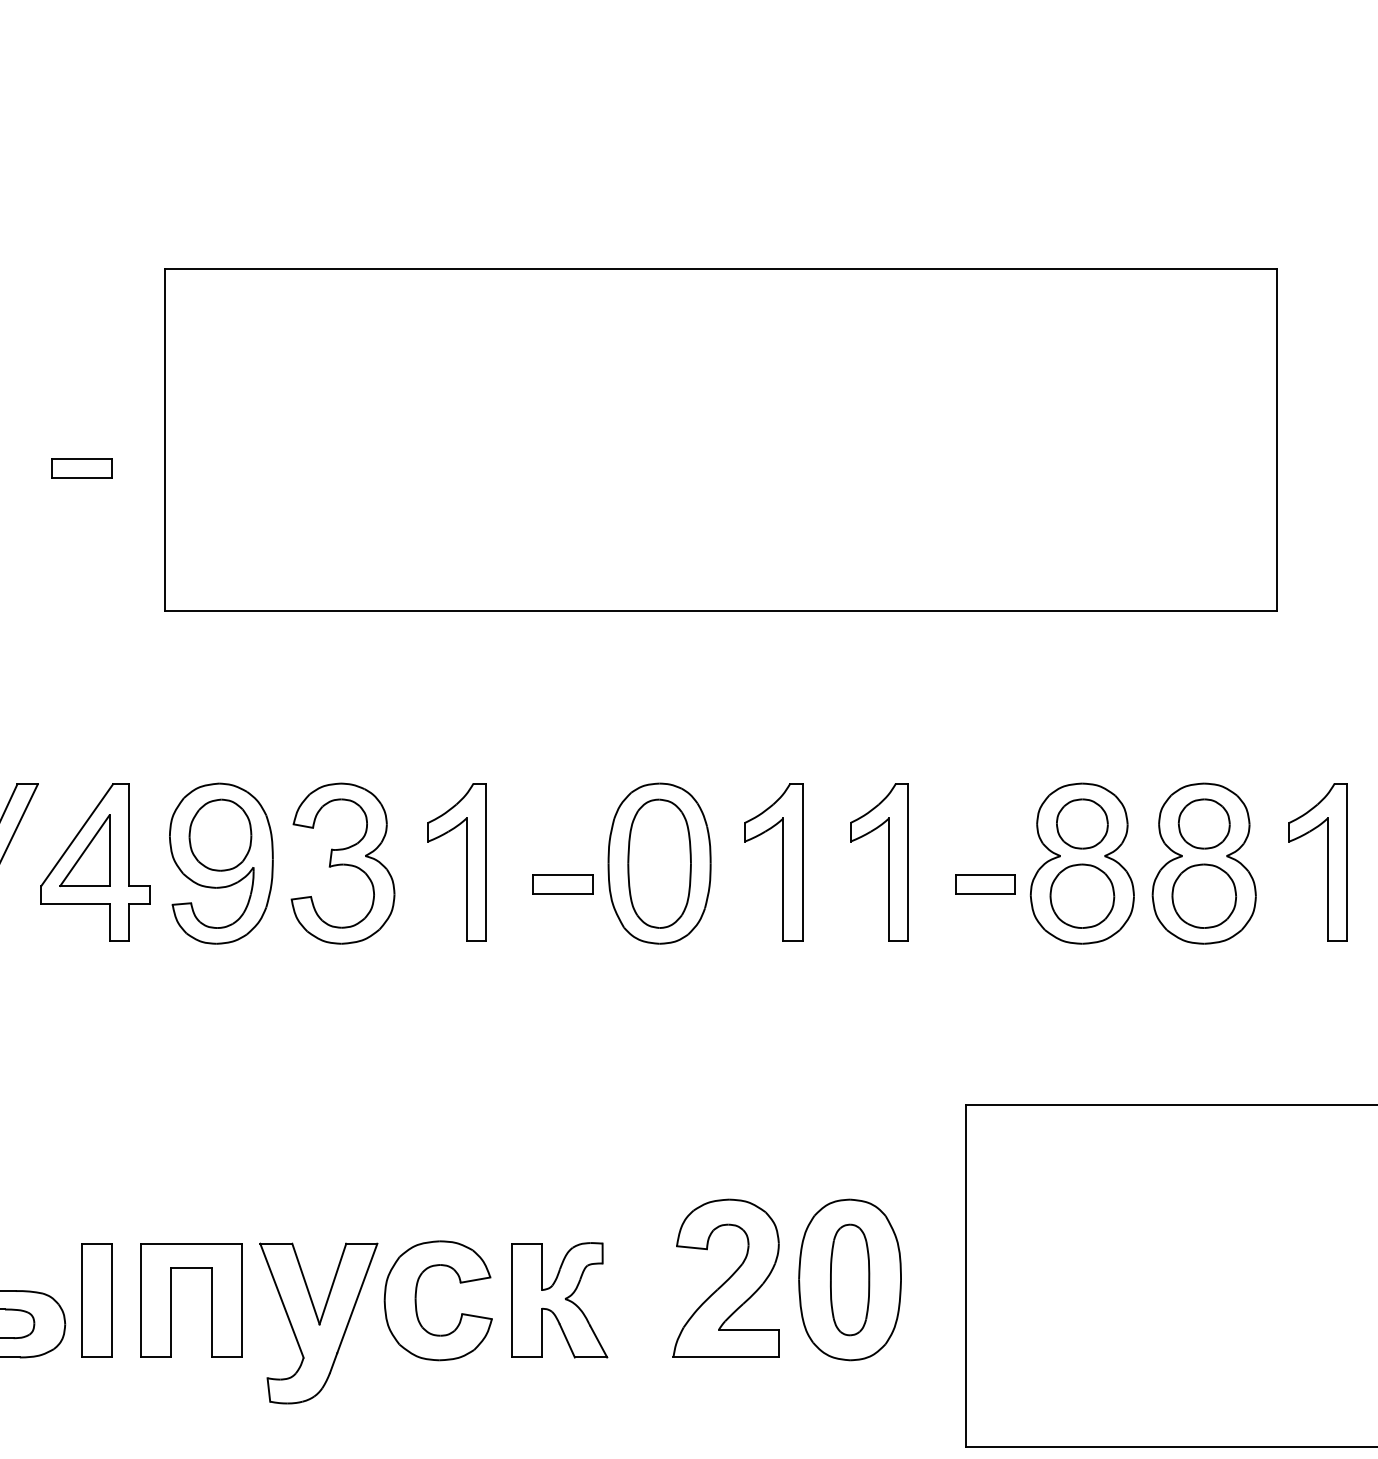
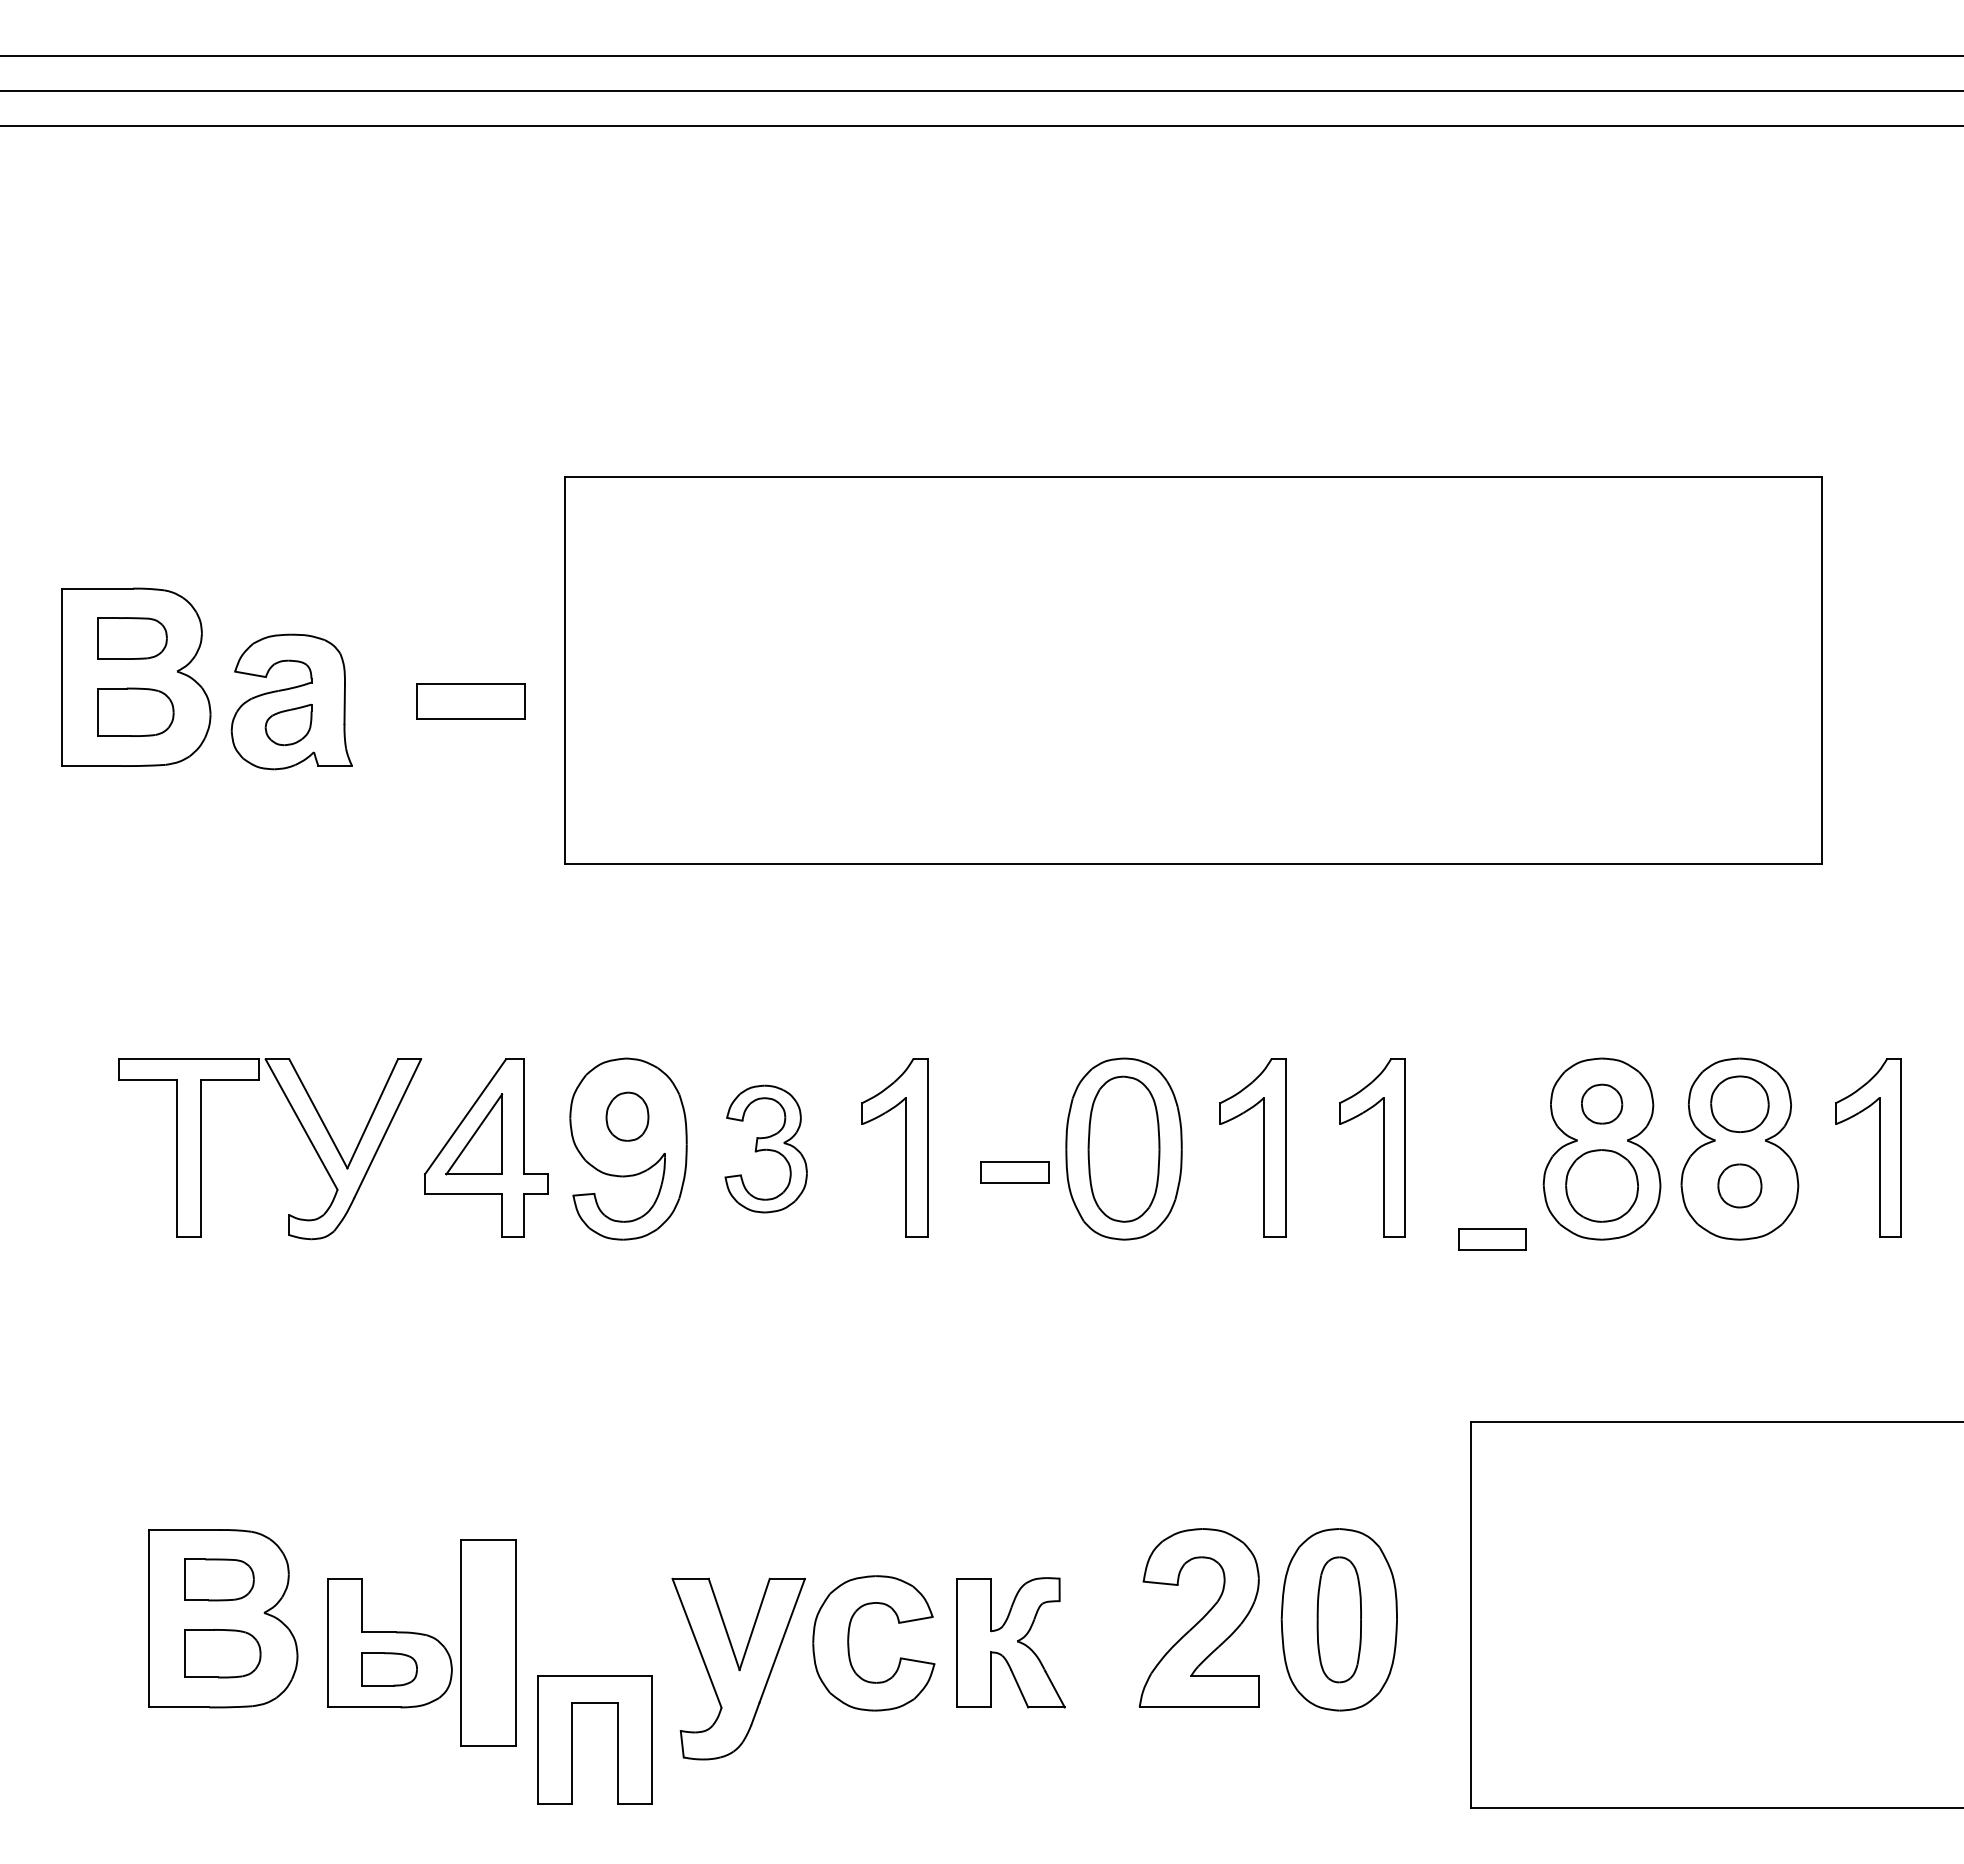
part: (81, 467) -> (470, 701), size x1.6
part: (1081, 823) -> (1601, 1103), size x0.7
part: (220, 834) -> (627, 1116), size x0.6
part: (343, 863) -> (766, 1148), size x0.7
part: (985, 884) -> (1492, 1239), moved
part: (1203, 895) -> (1739, 1185), size x0.6
part: (96, 1300) -> (487, 1642), size x1.6
part: (171, 1300) -> (572, 1739), moved

